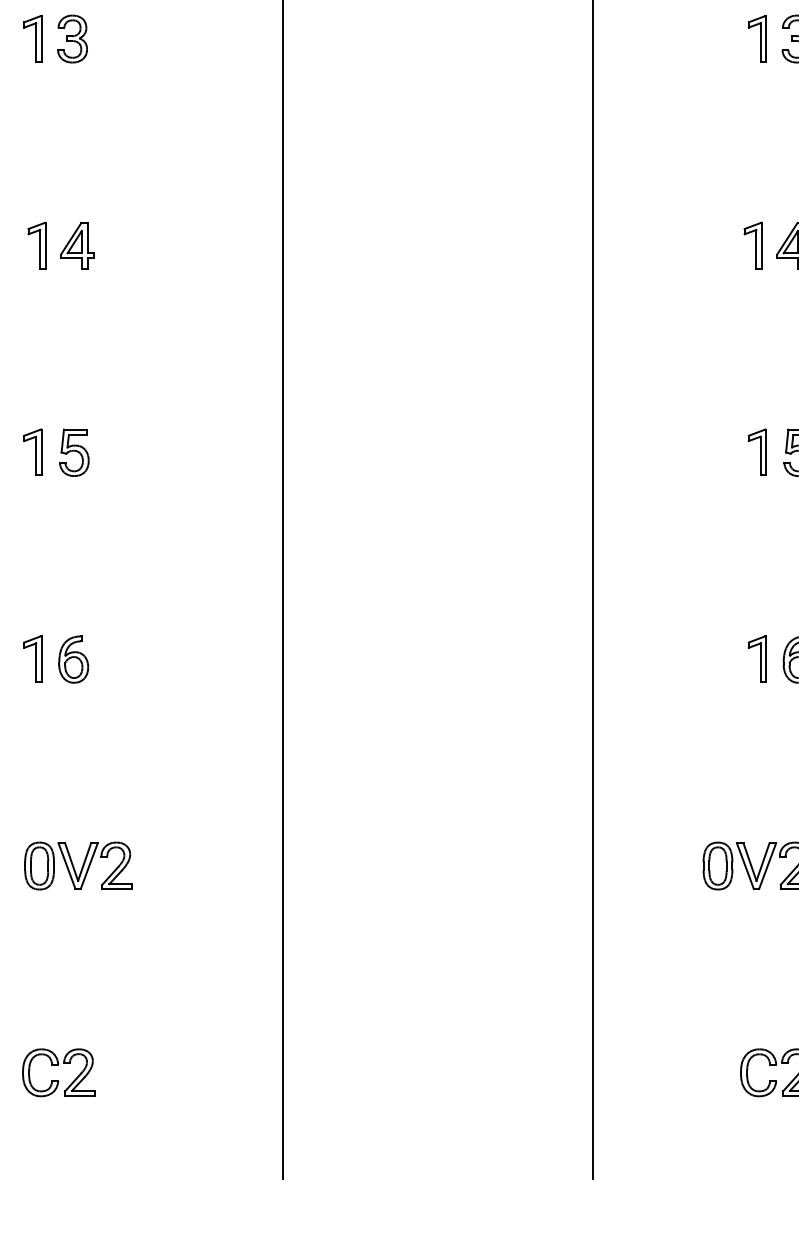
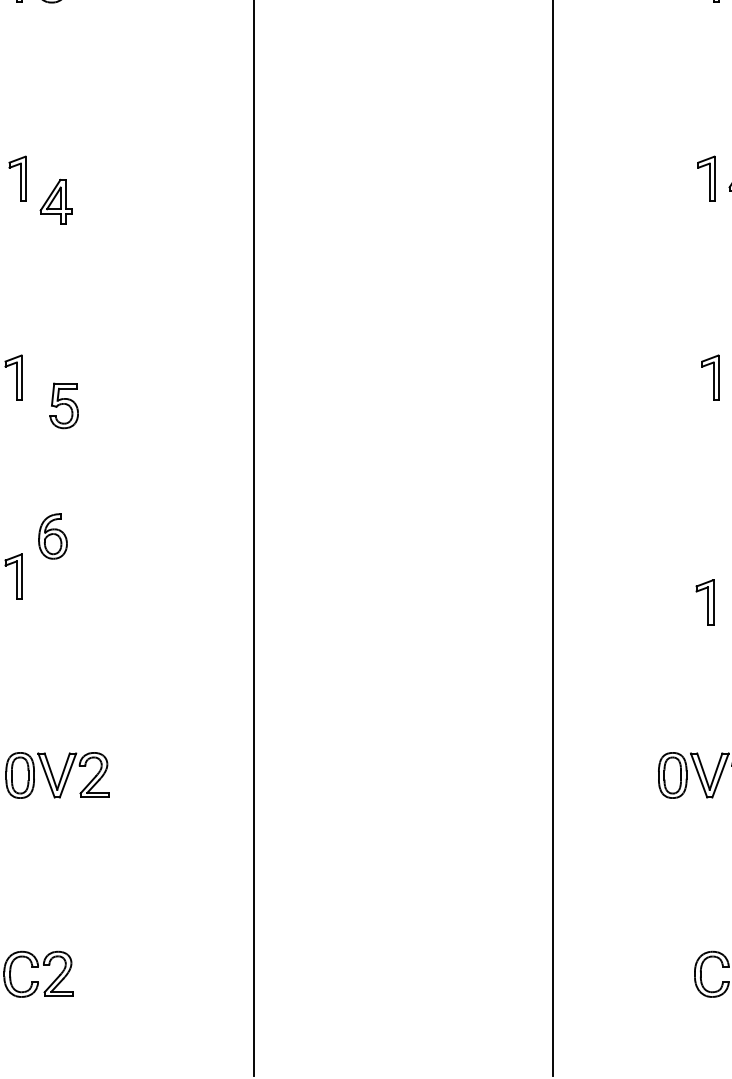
part: (77, 245) -> (56, 201), moved
part: (74, 452) -> (64, 405), moved
part: (756, 658) -> (704, 601), moved
part: (73, 659) -> (52, 536), moved

